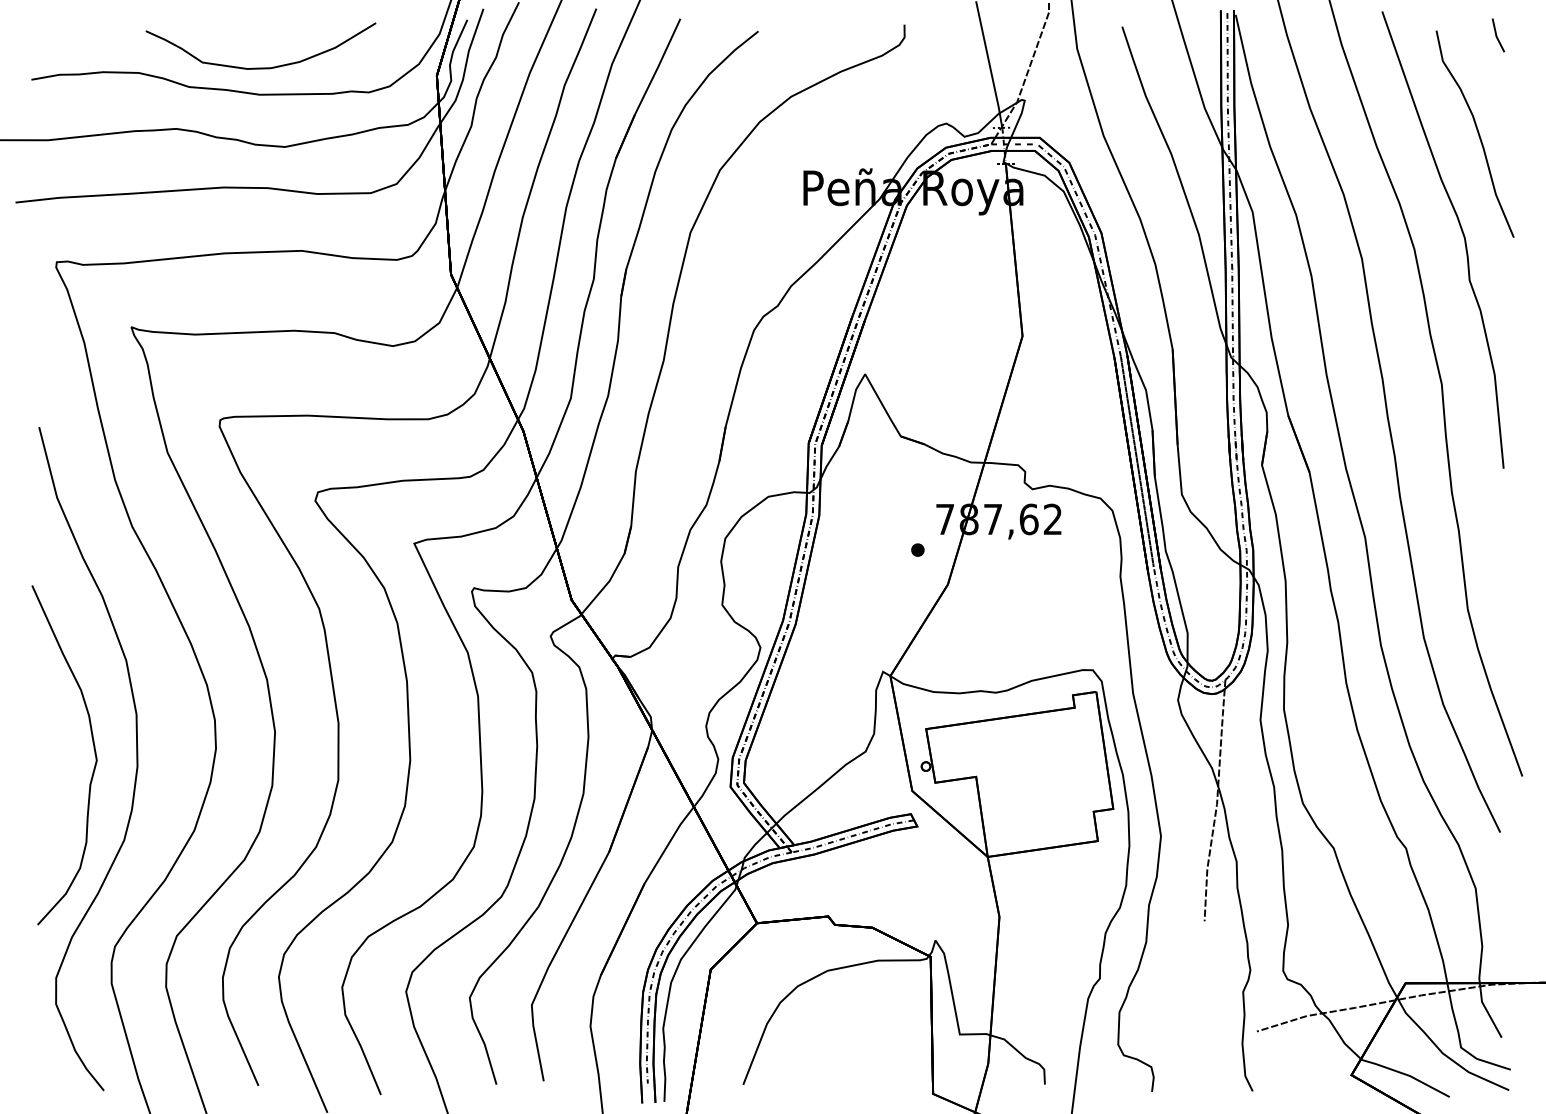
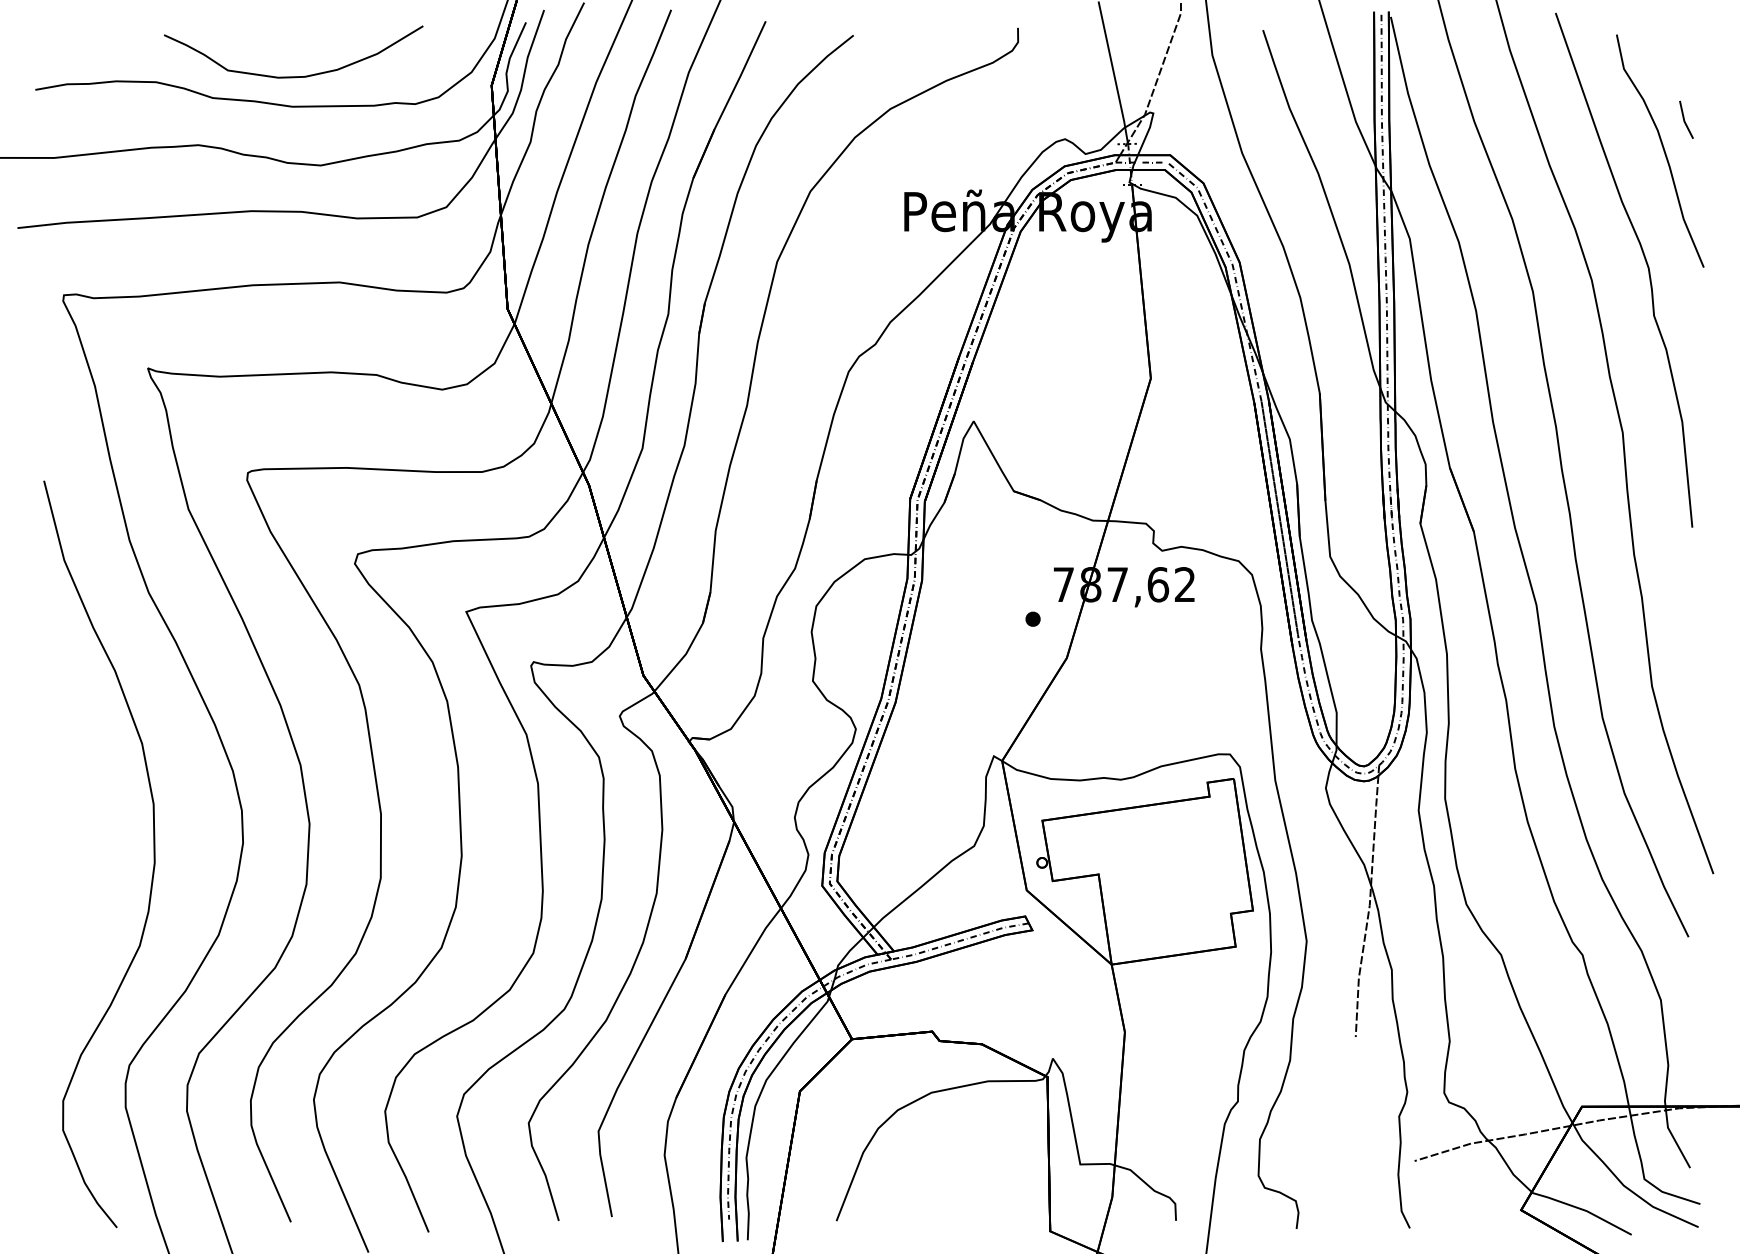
line: (1497, 35) -> (1685, 119), moved
curve: (93, 748) -> (105, 842), removed

